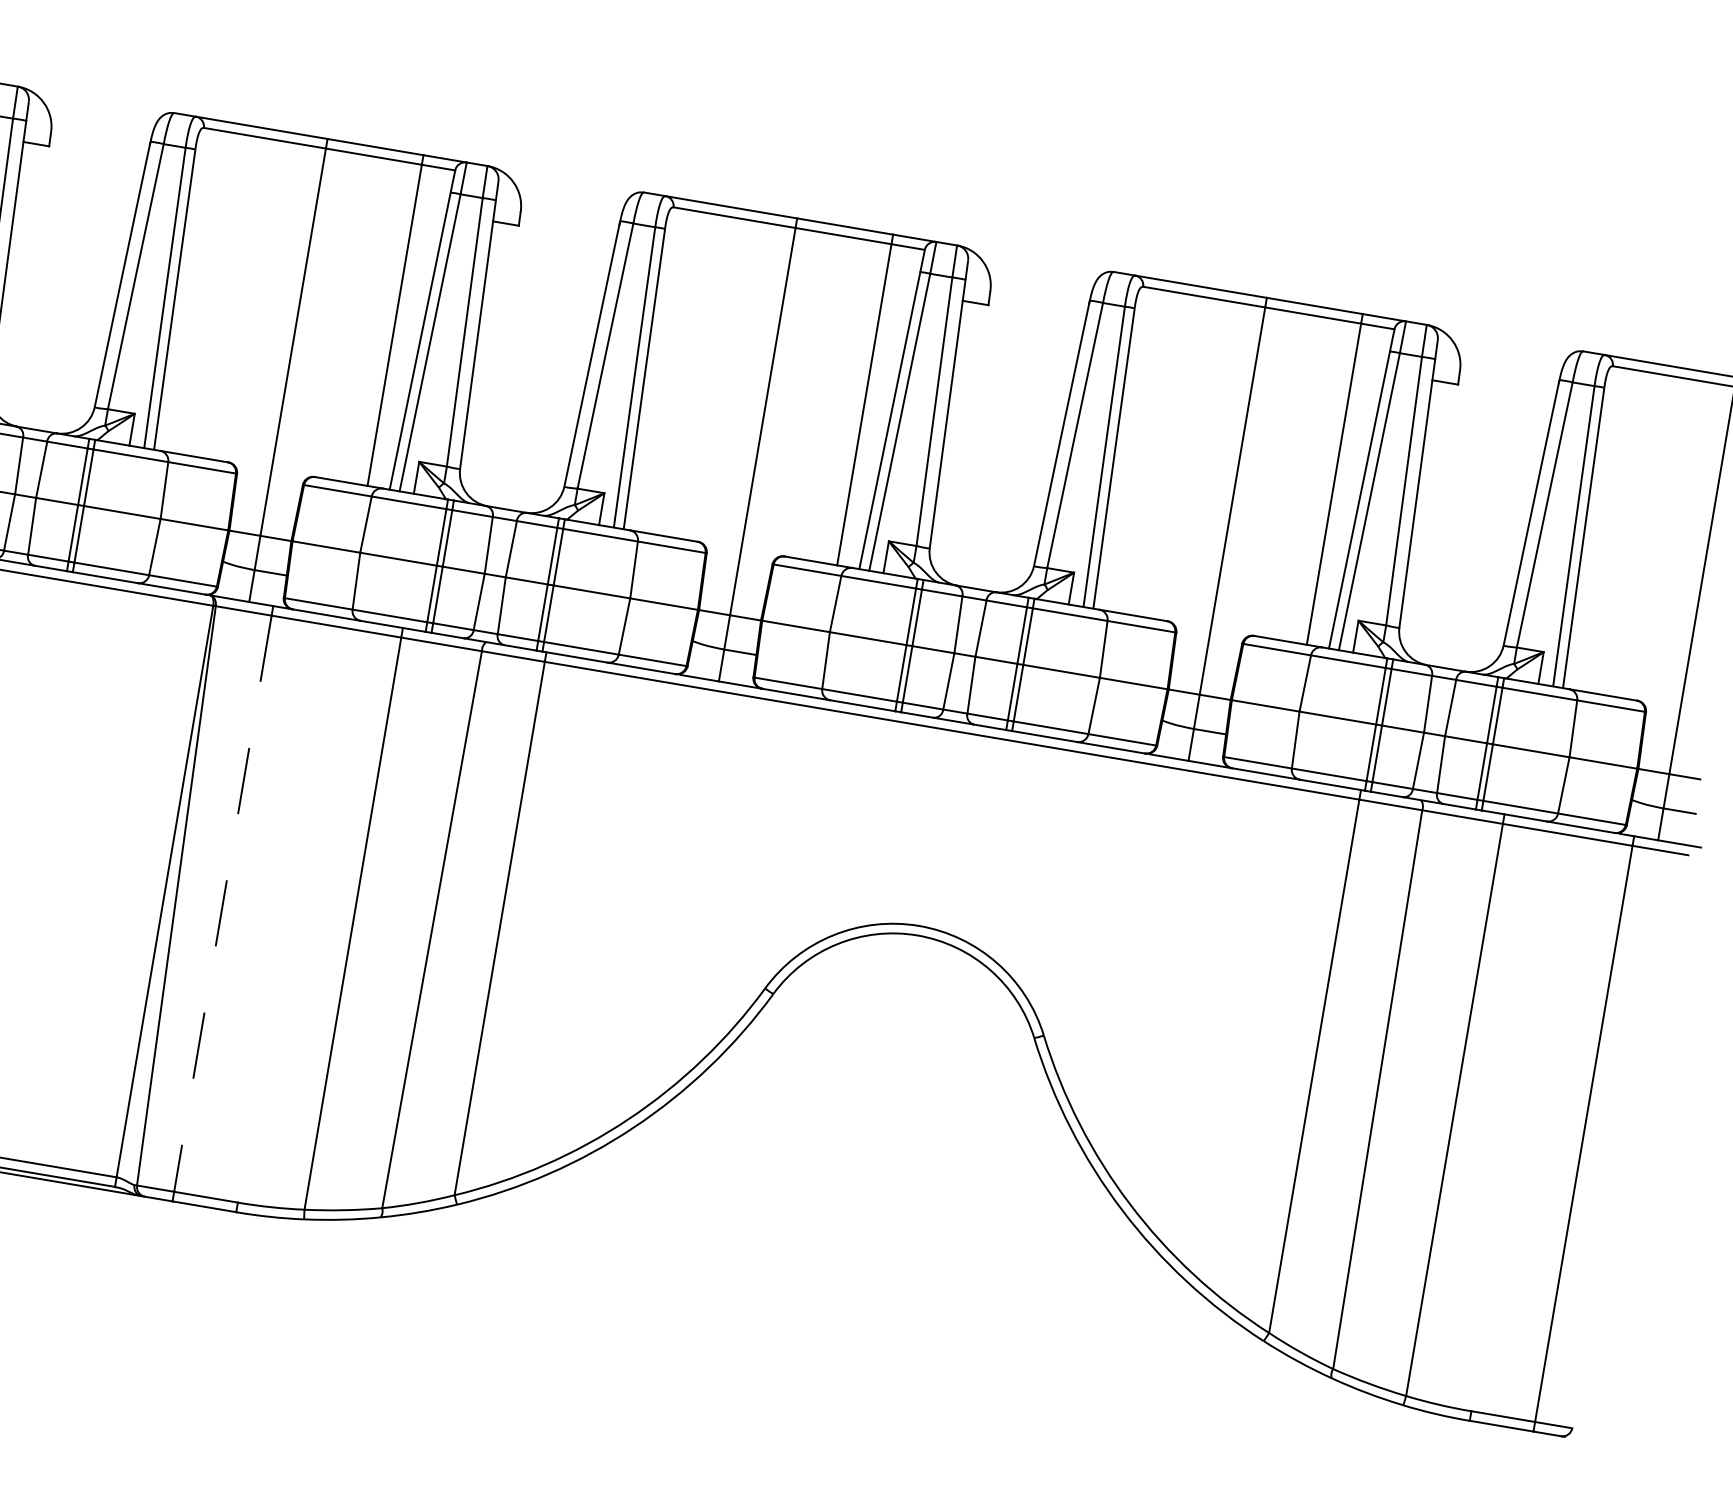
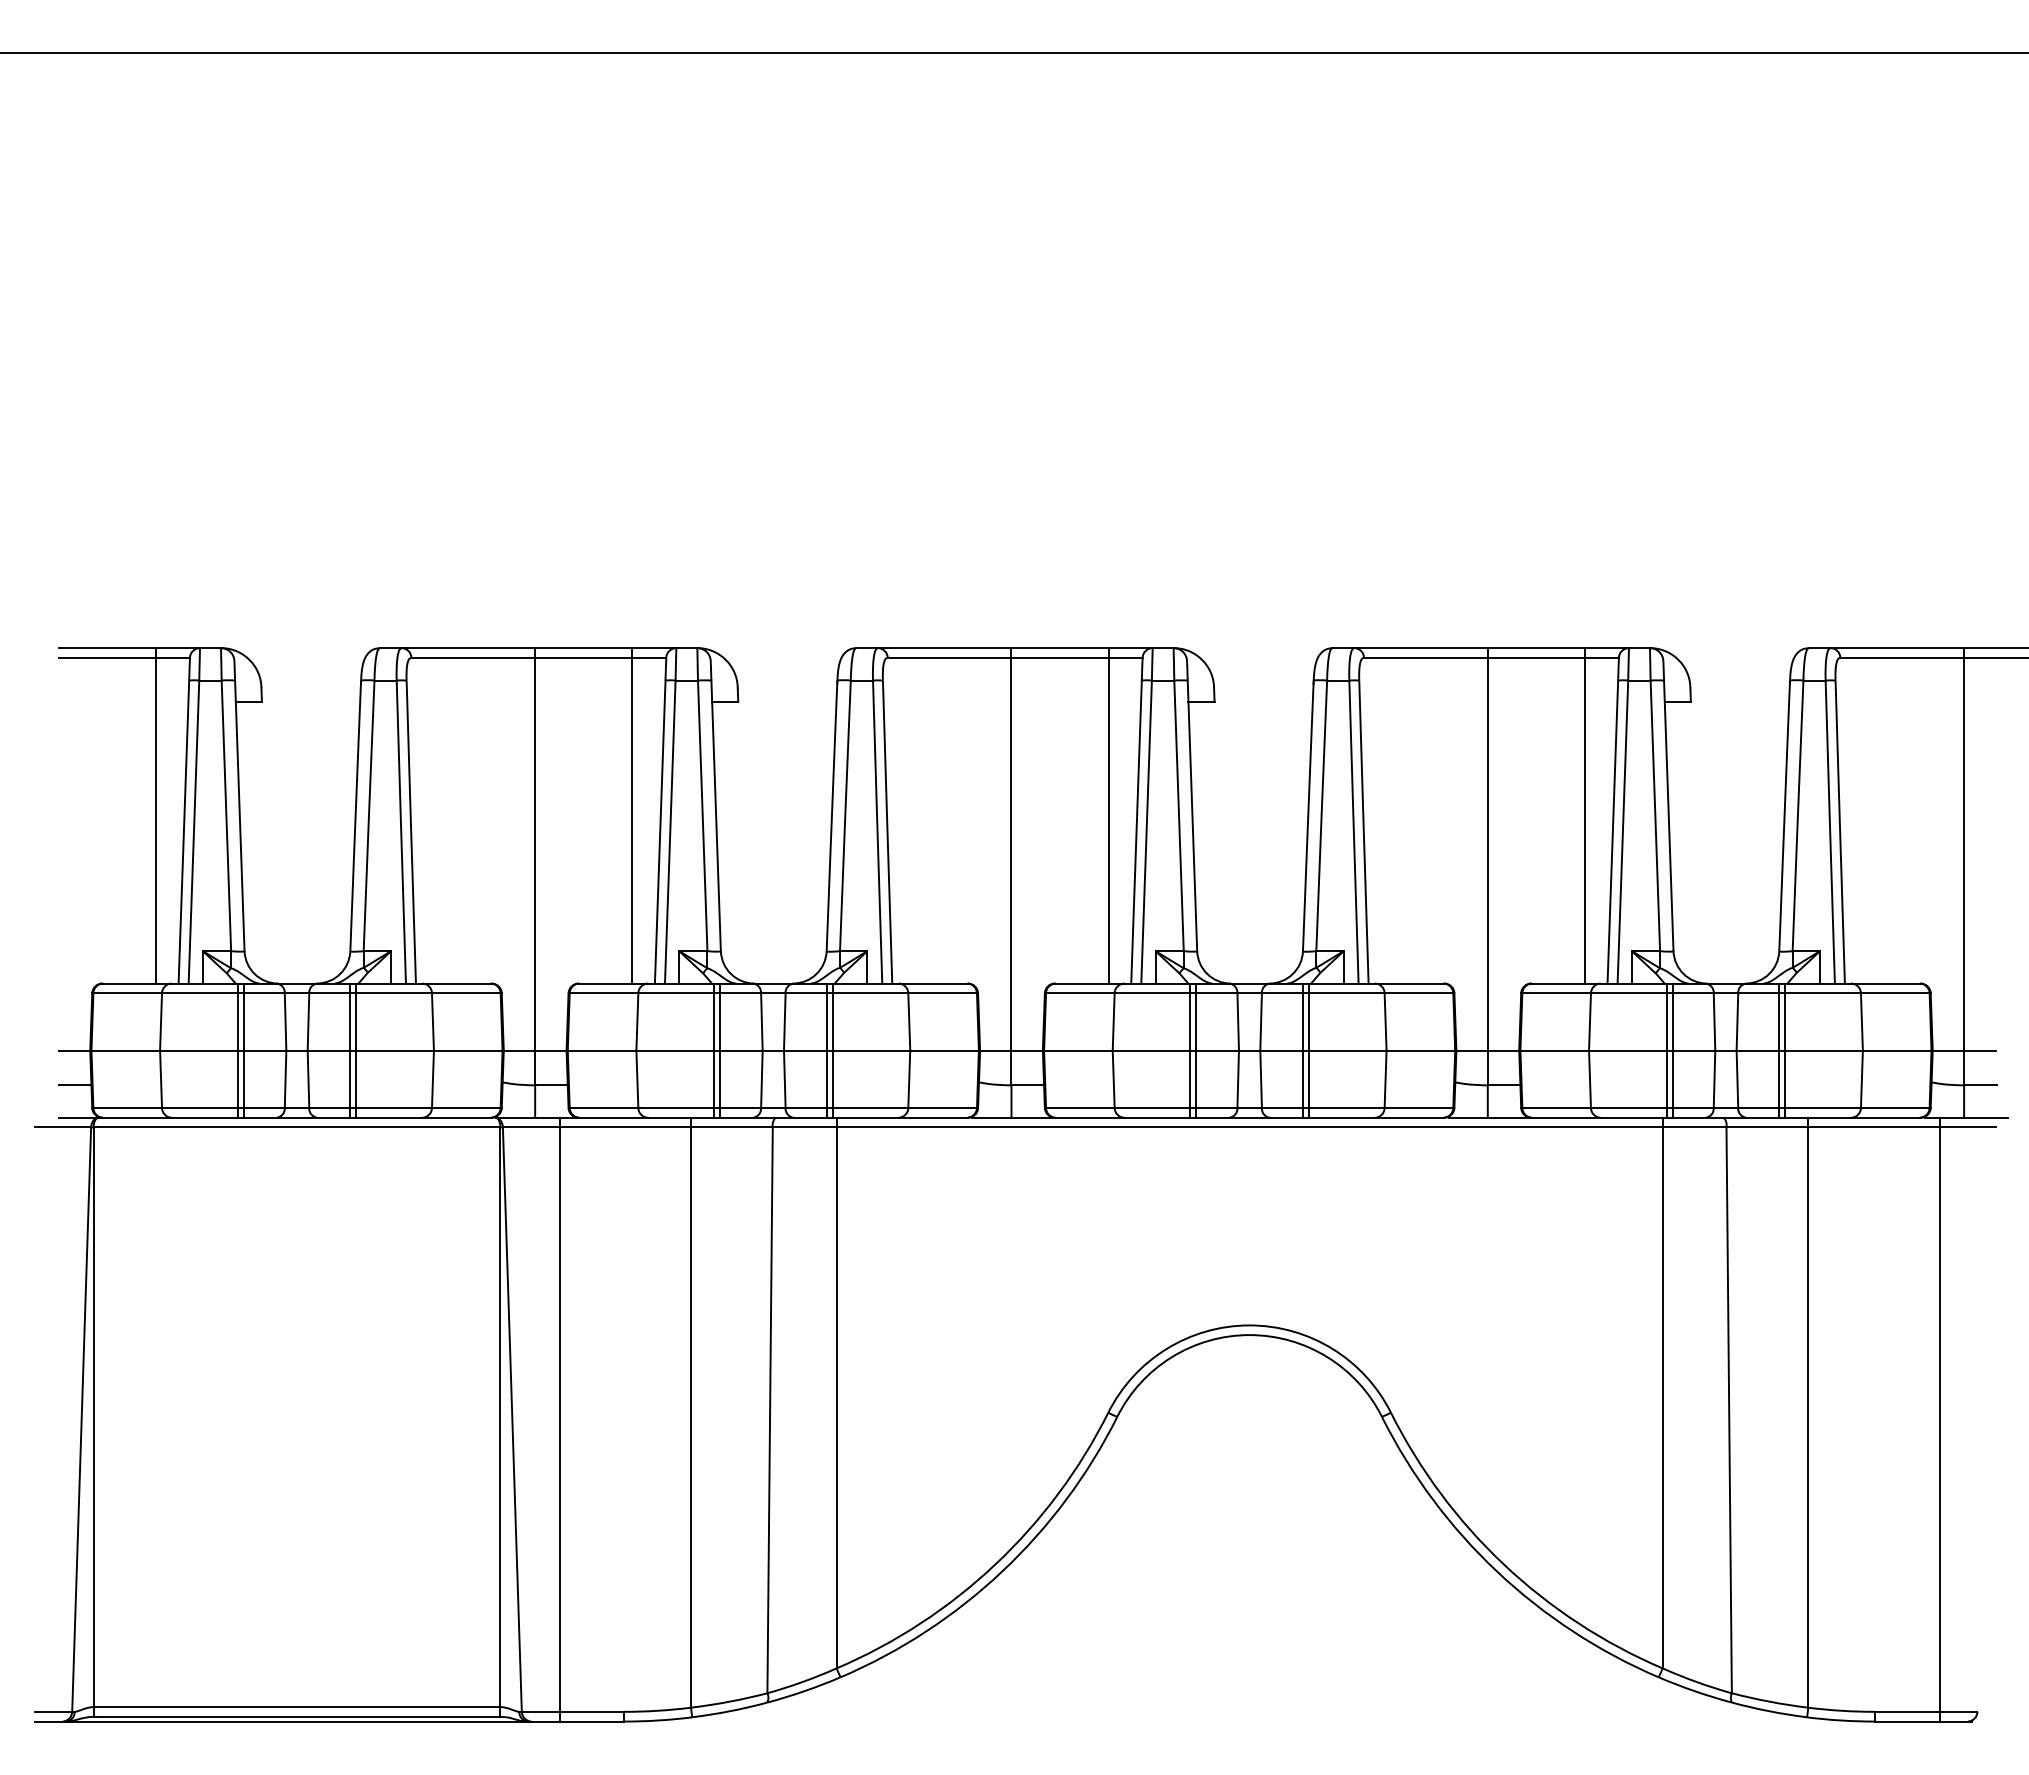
line: (222, 904) -> (559, 1420), dashed -> solid

